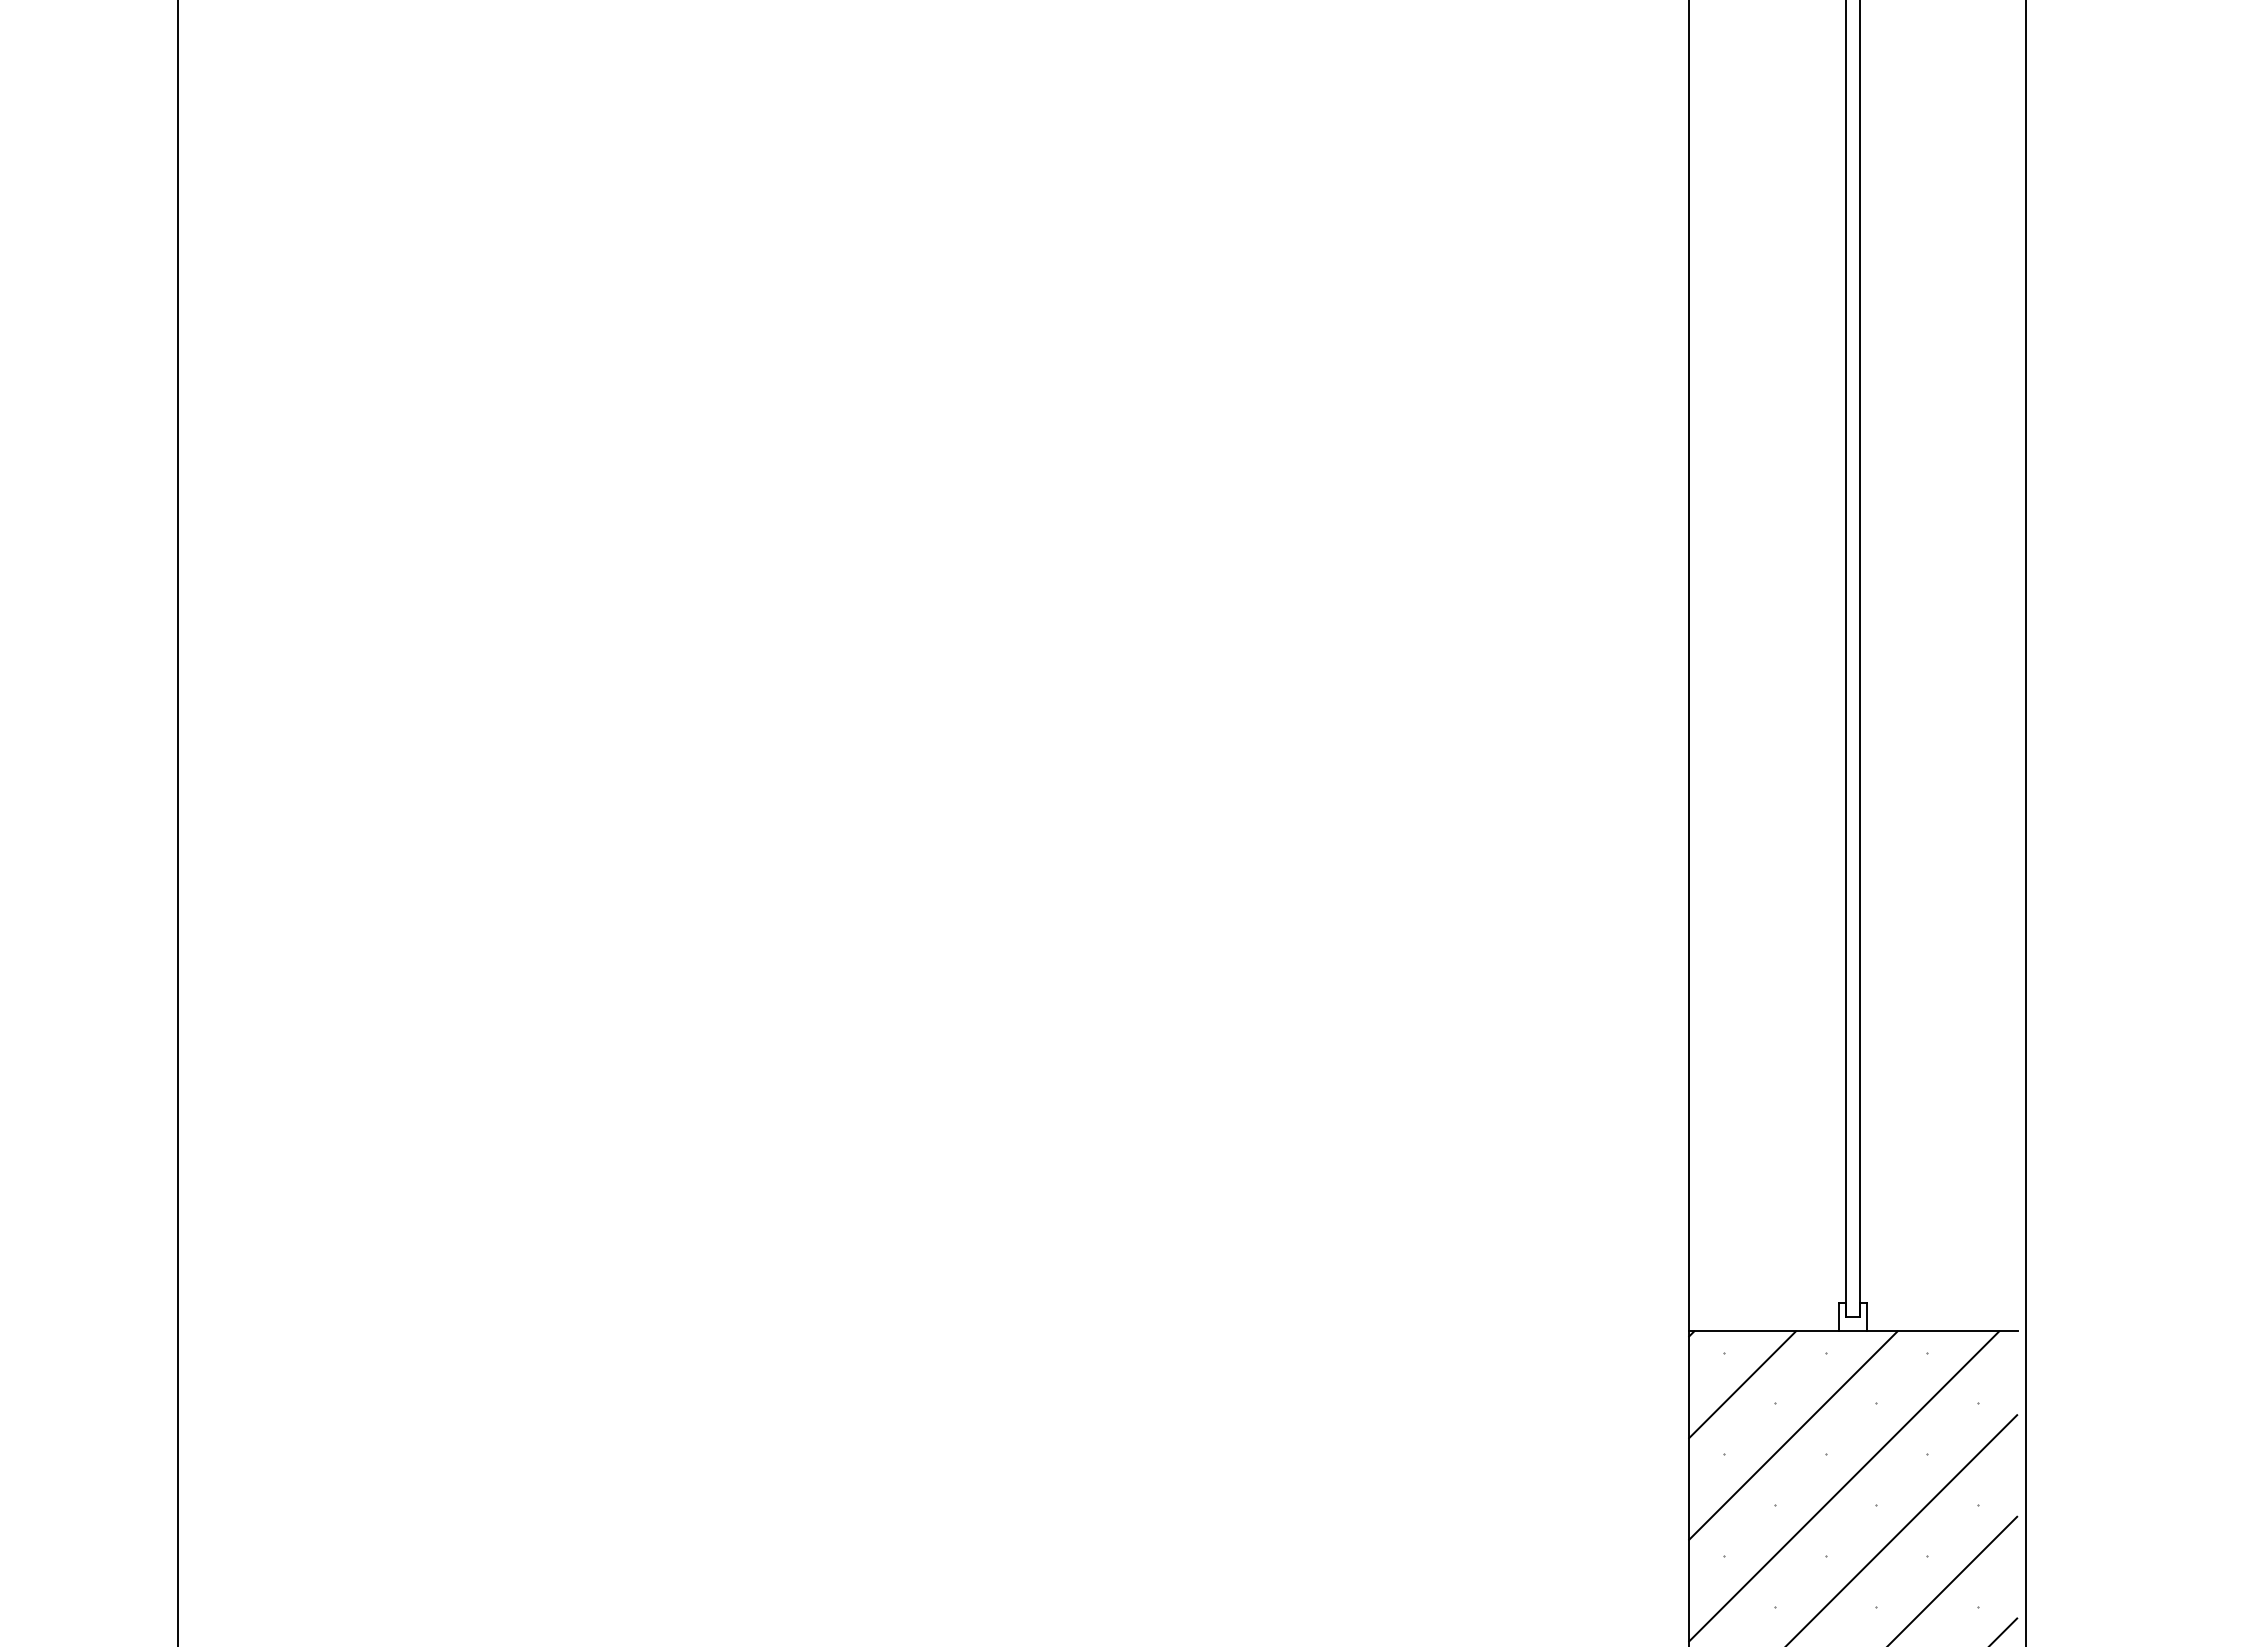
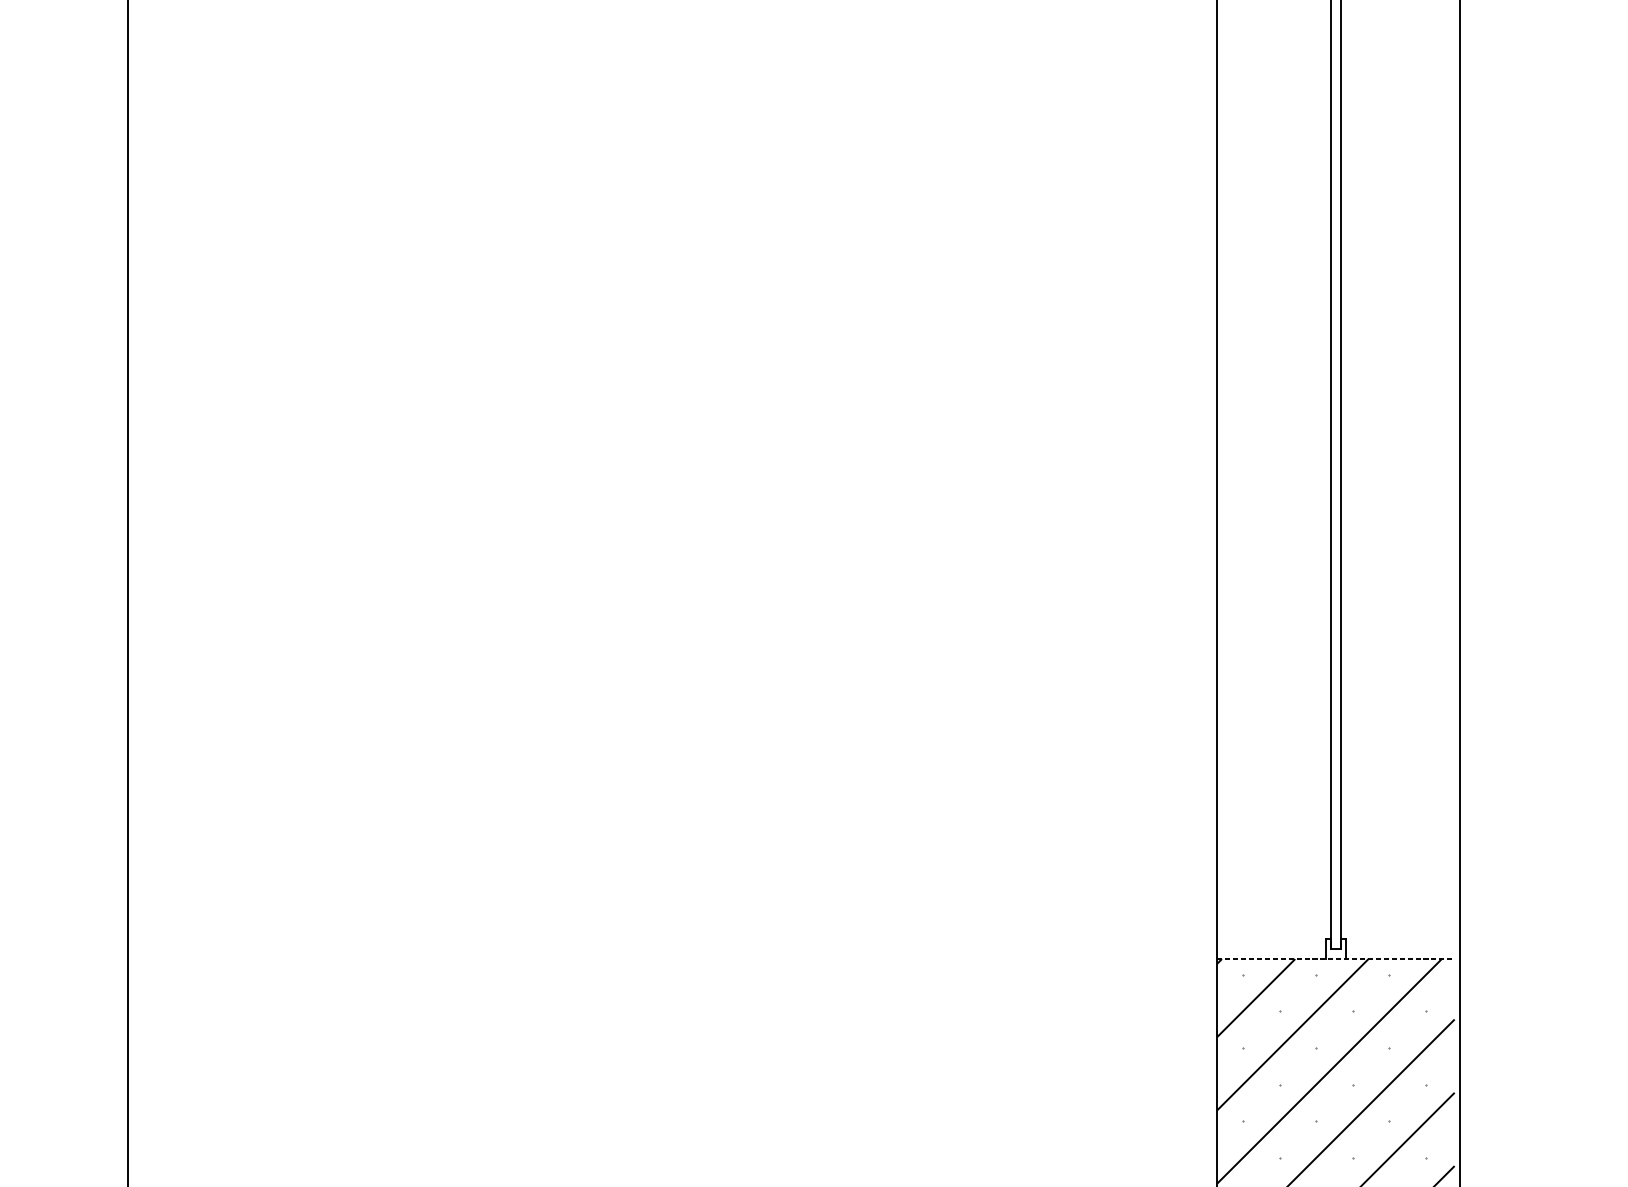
line: (1853, 1330) -> (1336, 958), solid -> dashed

